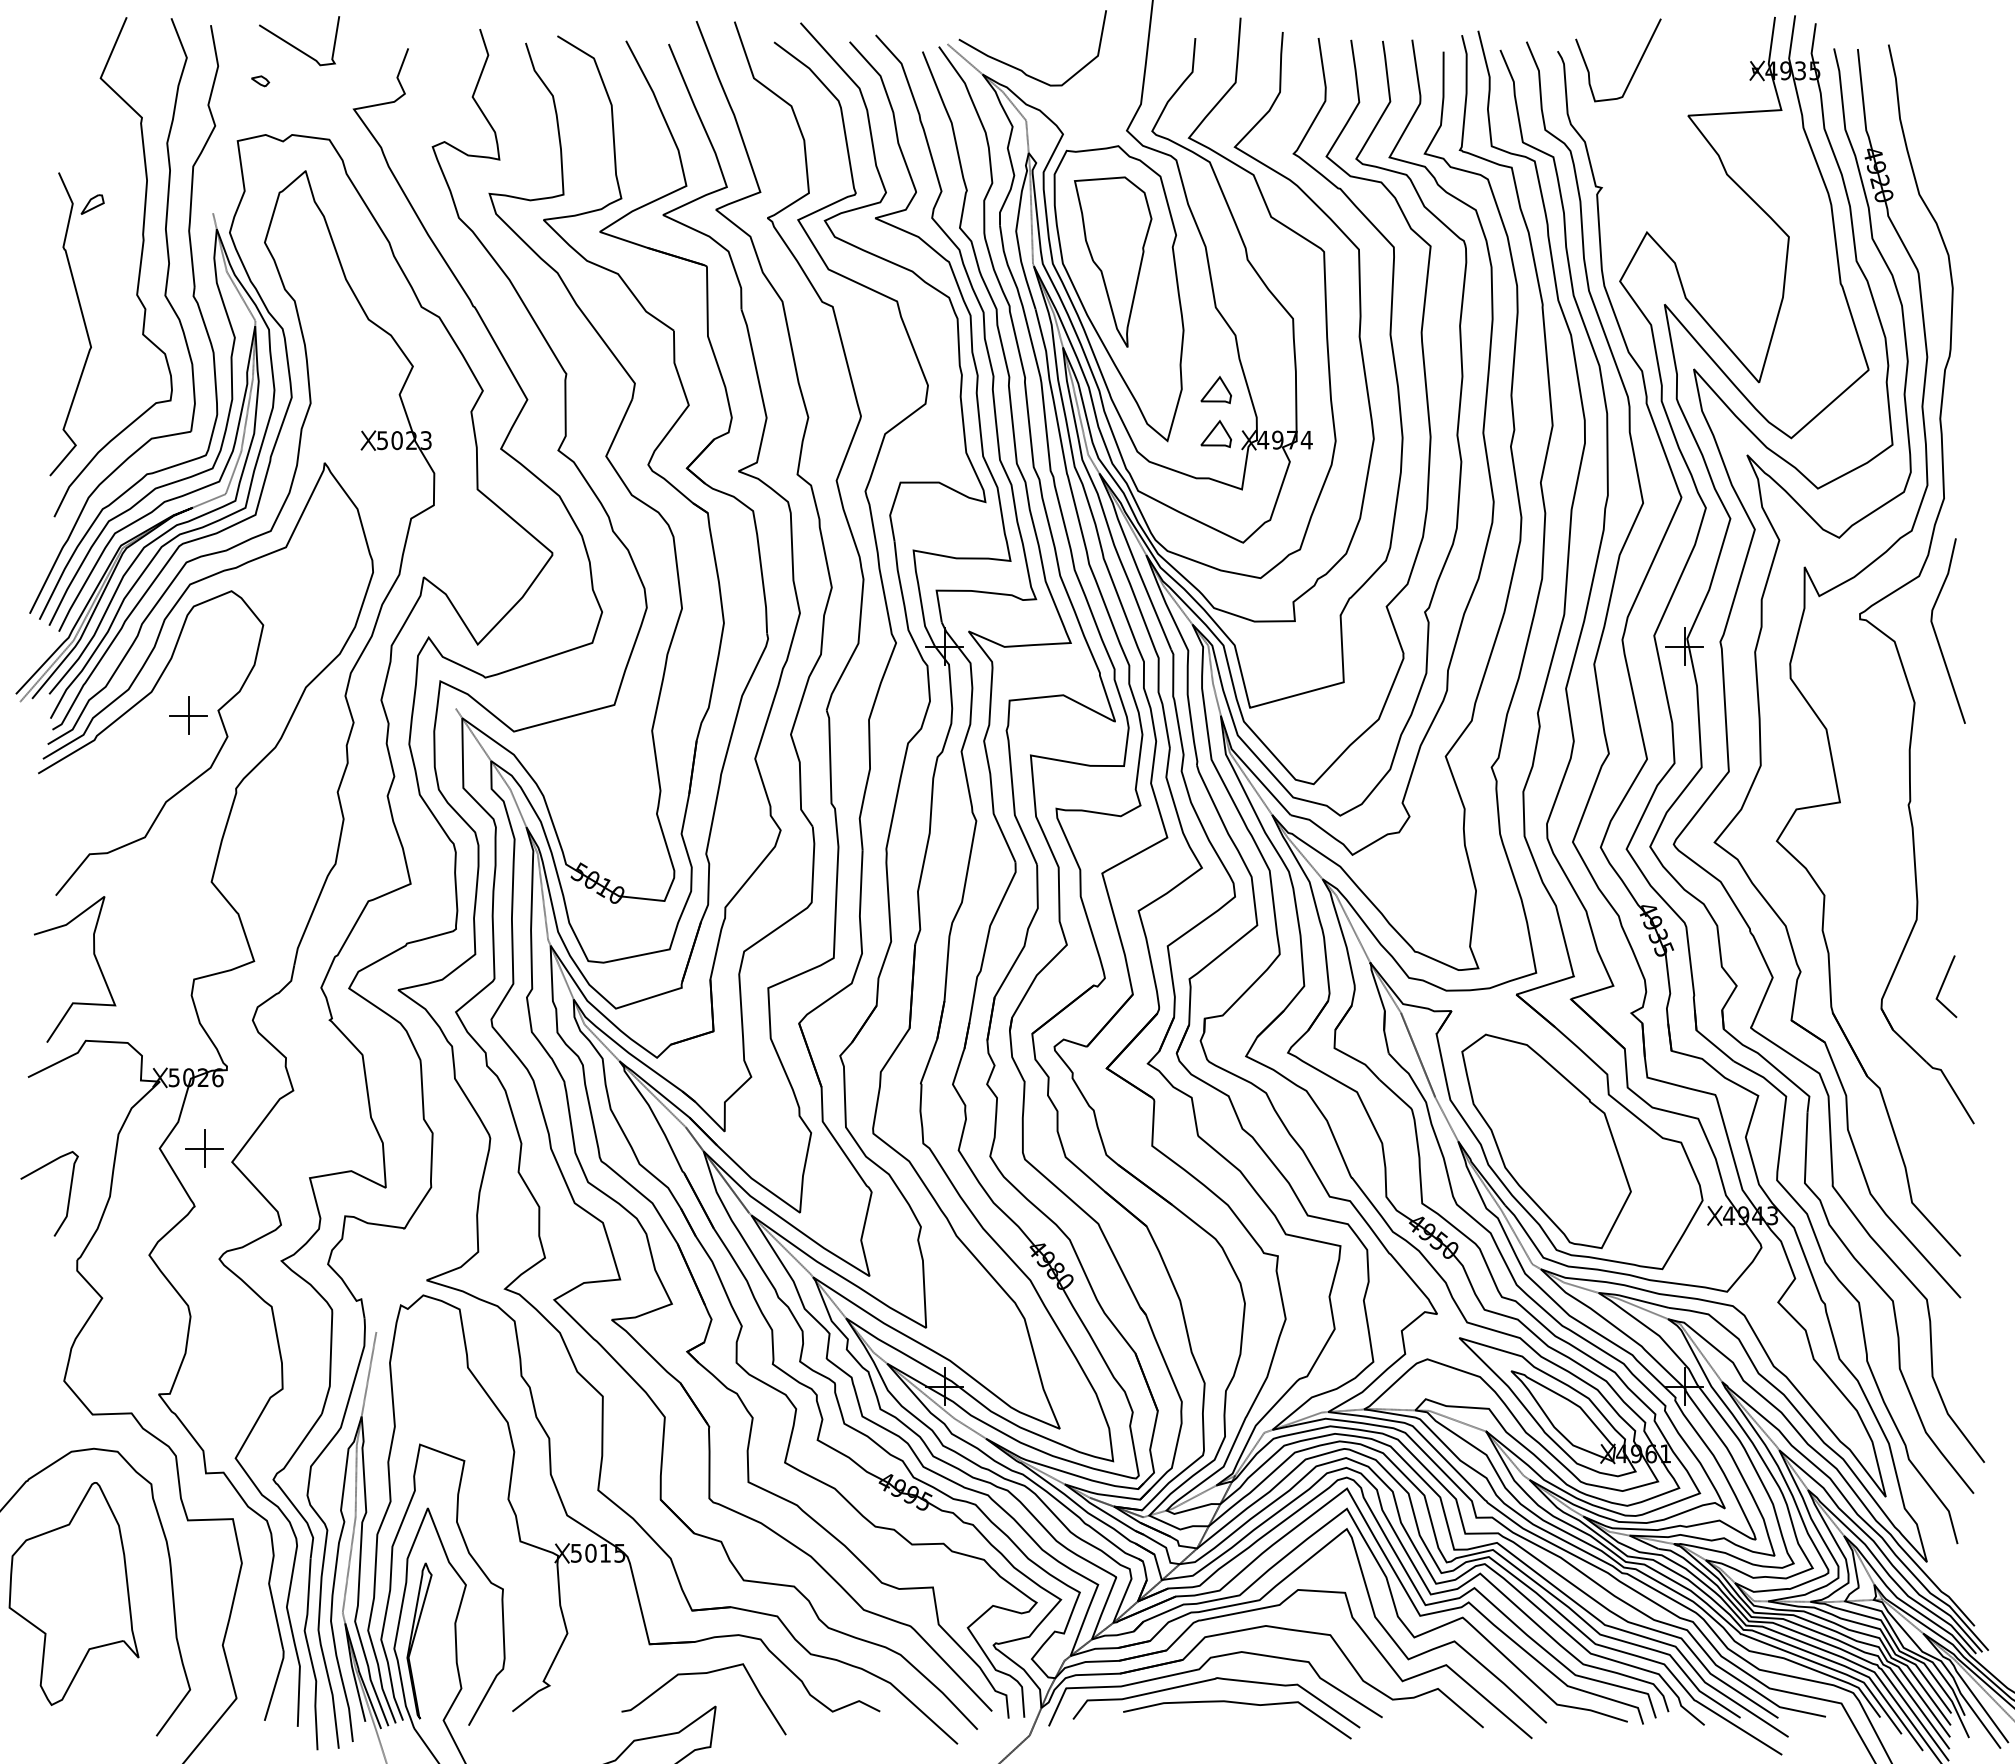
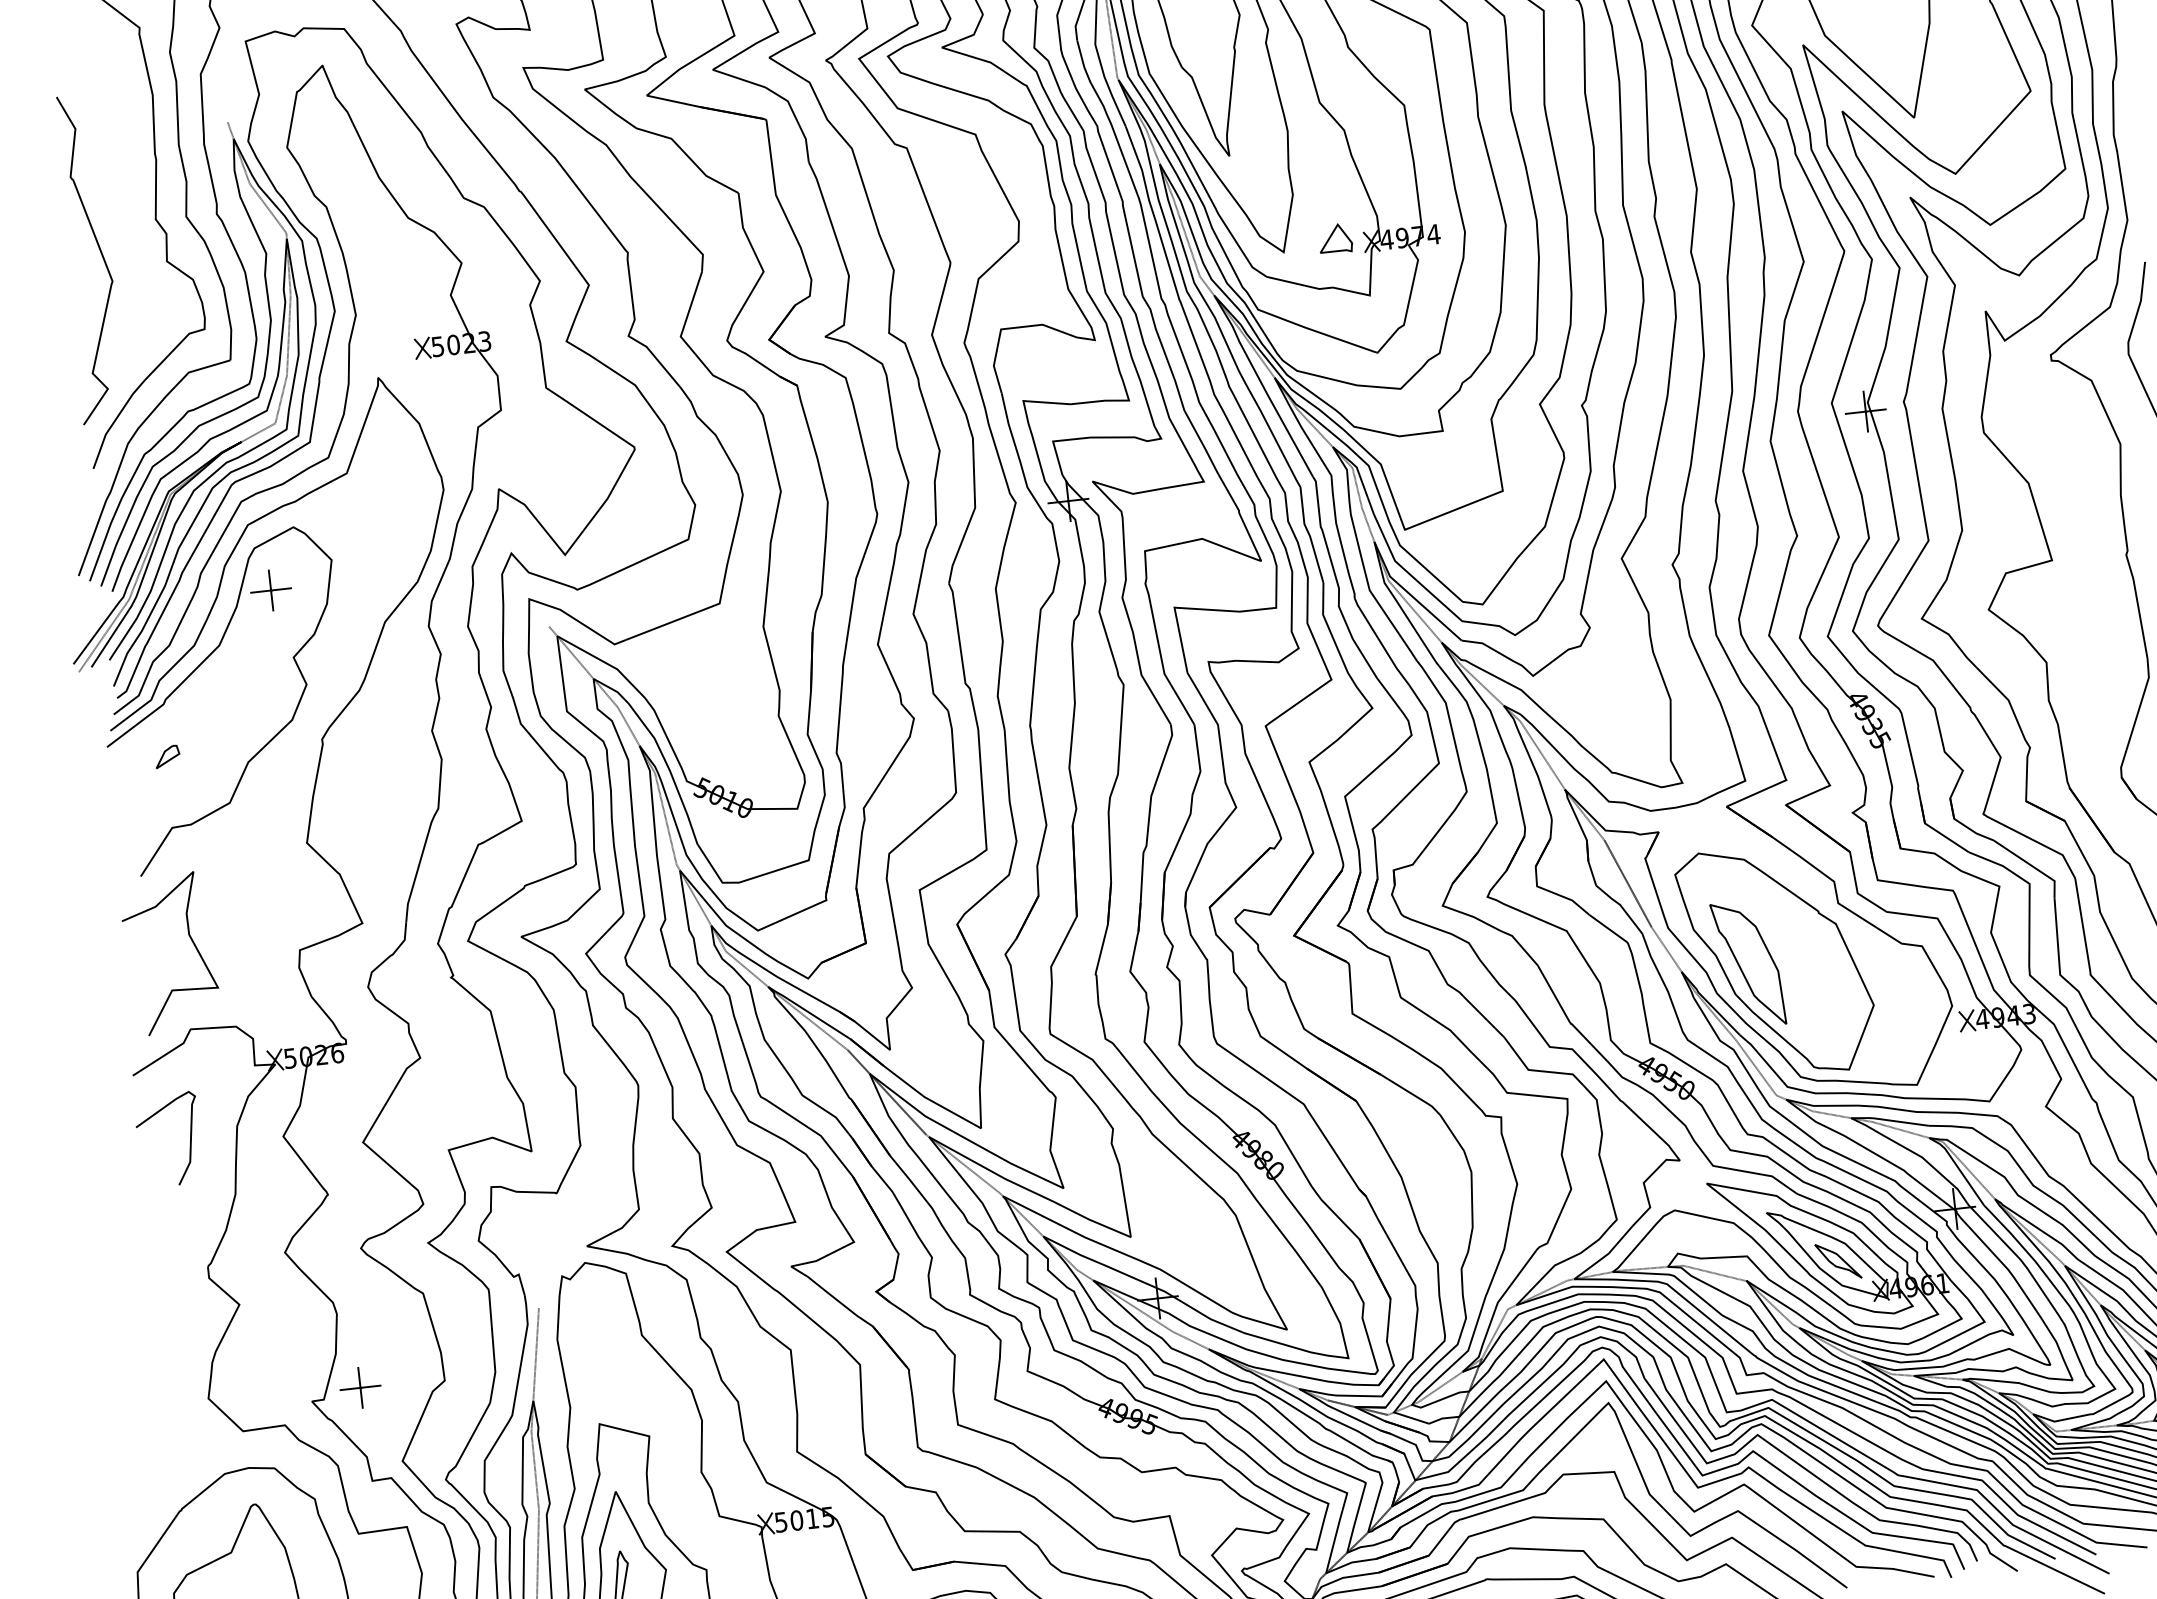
part: (92, 204) -> (167, 756), moved
part: (1215, 390) -> (1329, 192), removed
part: (188, 715) -> (270, 590), moved
part: (1519, 1141) -> (1747, 964), added
part: (204, 1148) -> (360, 1387), moved
curve: (68, 1195) -> (189, 1139), moved
part: (1571, 1422) -> (1837, 1261), added

